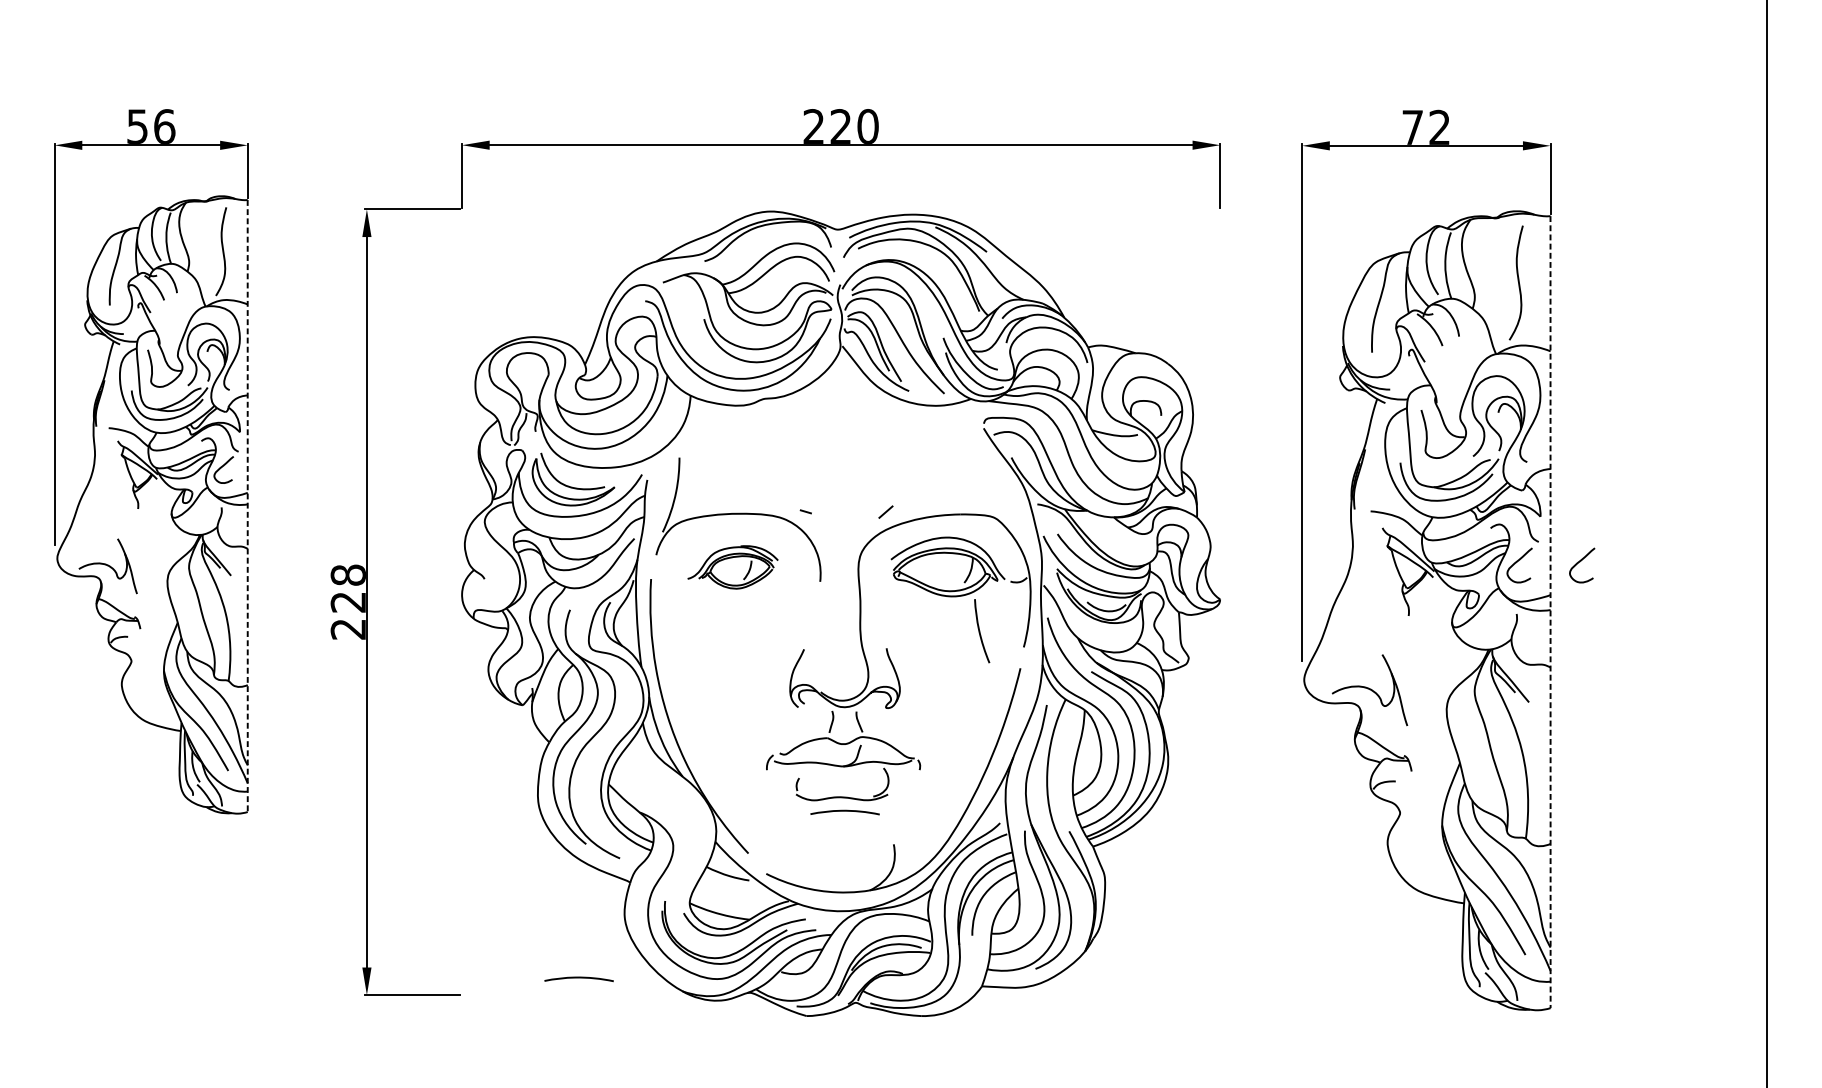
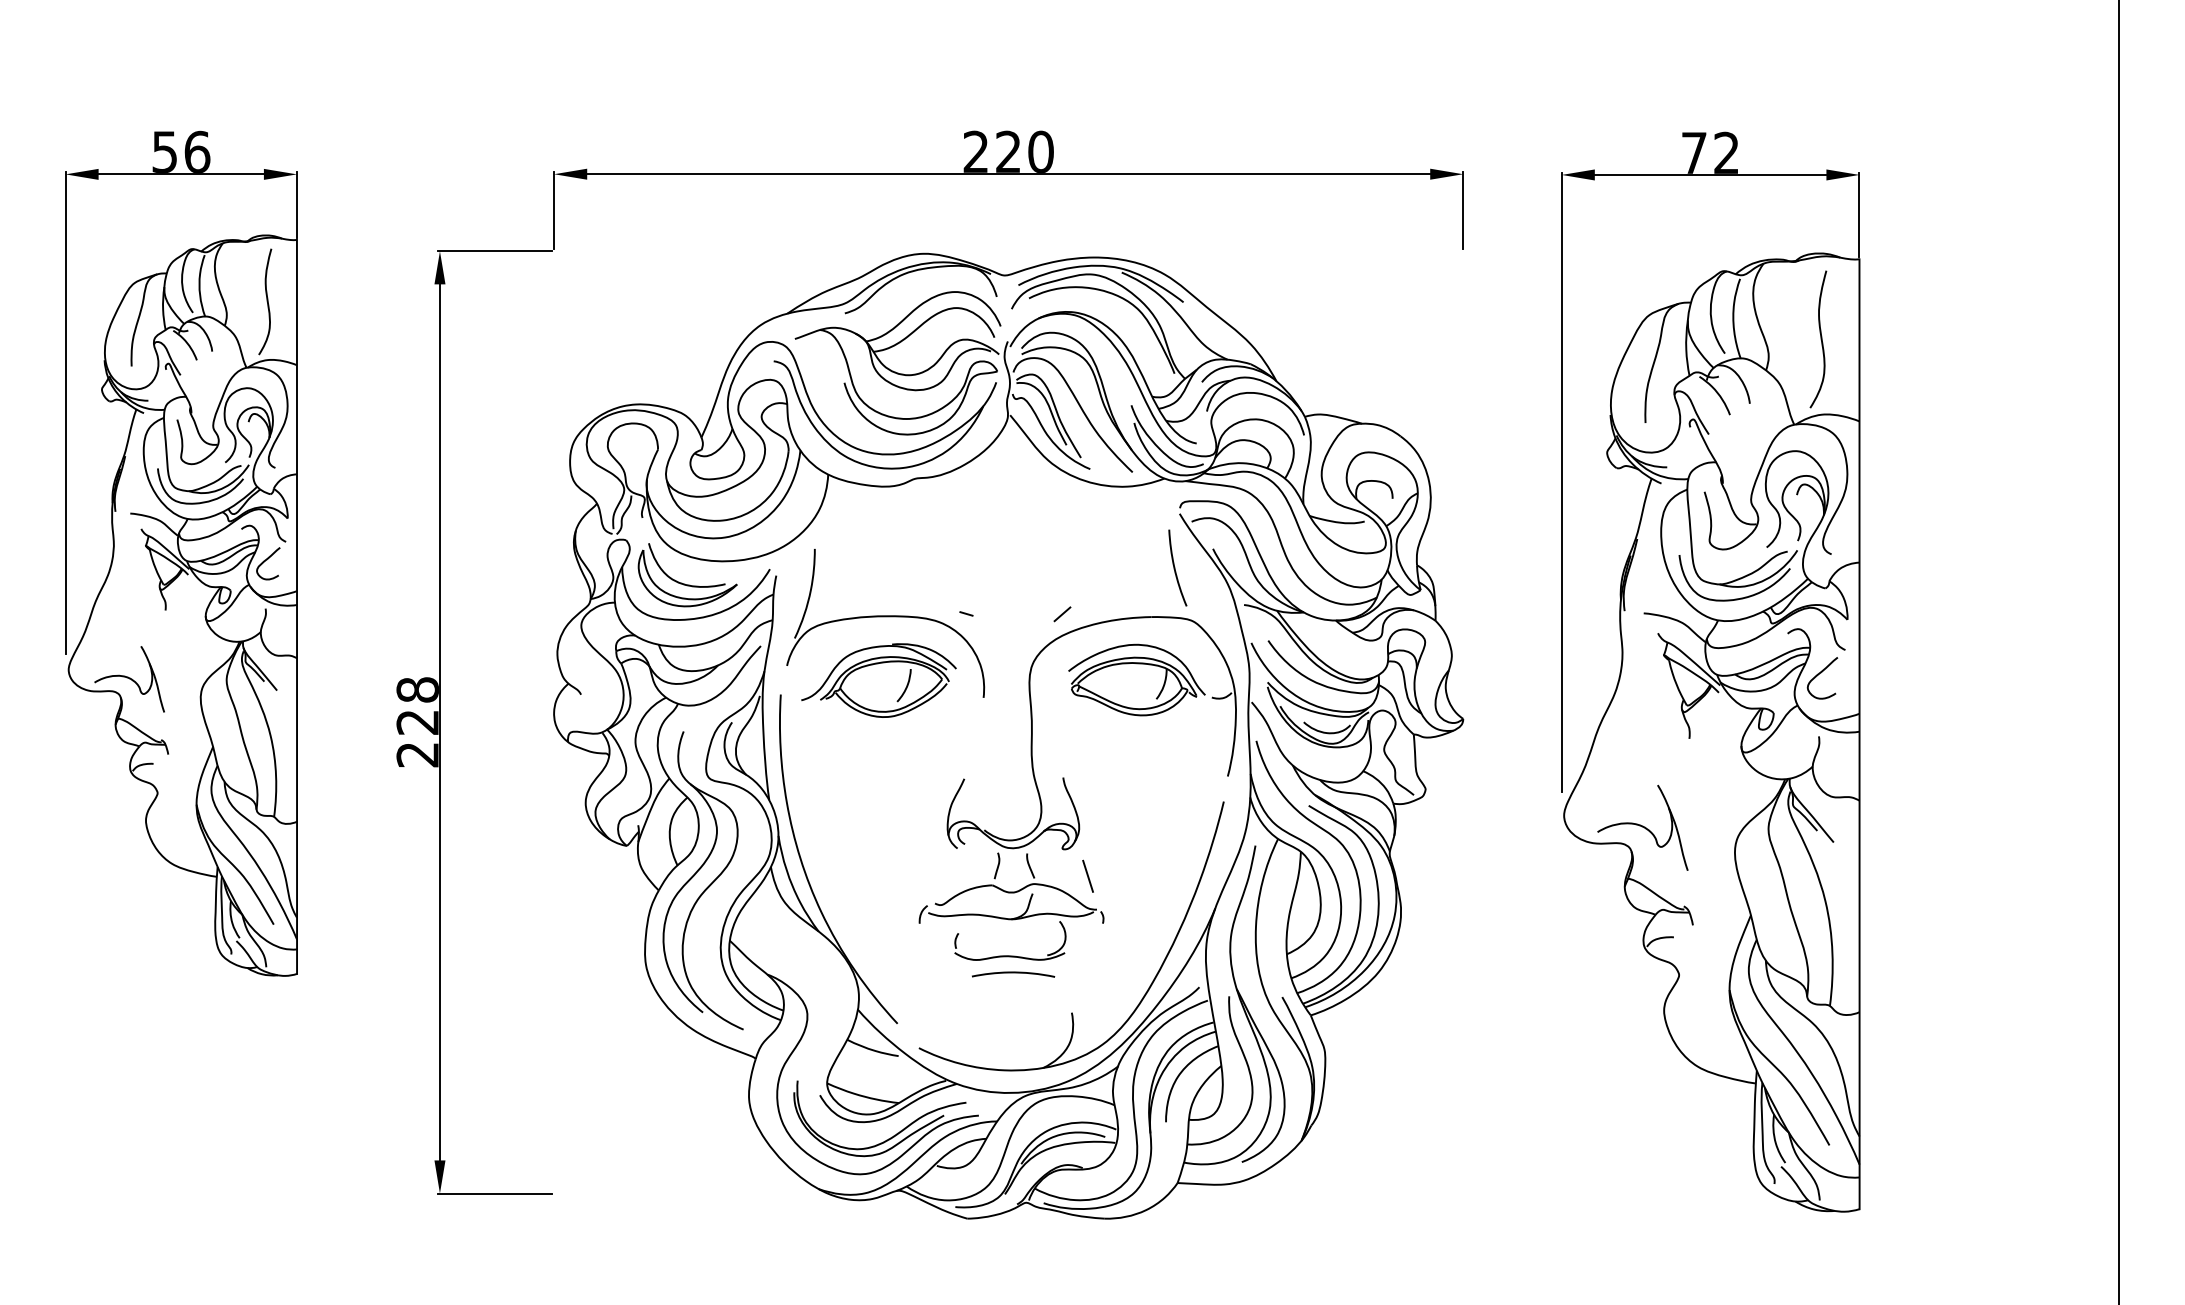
line: (248, 505) -> (297, 606), dashed -> solid
curve: (1579, 562) -> (1894, 674), removed
part: (732, 567) -> (878, 680), size x1.43
line: (1550, 612) -> (1859, 734), dashed -> solid
curve: (980, 630) -> (1175, 567), moved
line: (907, 729) -> (1088, 875), added
curve: (579, 978) -> (694, 1173), removed

